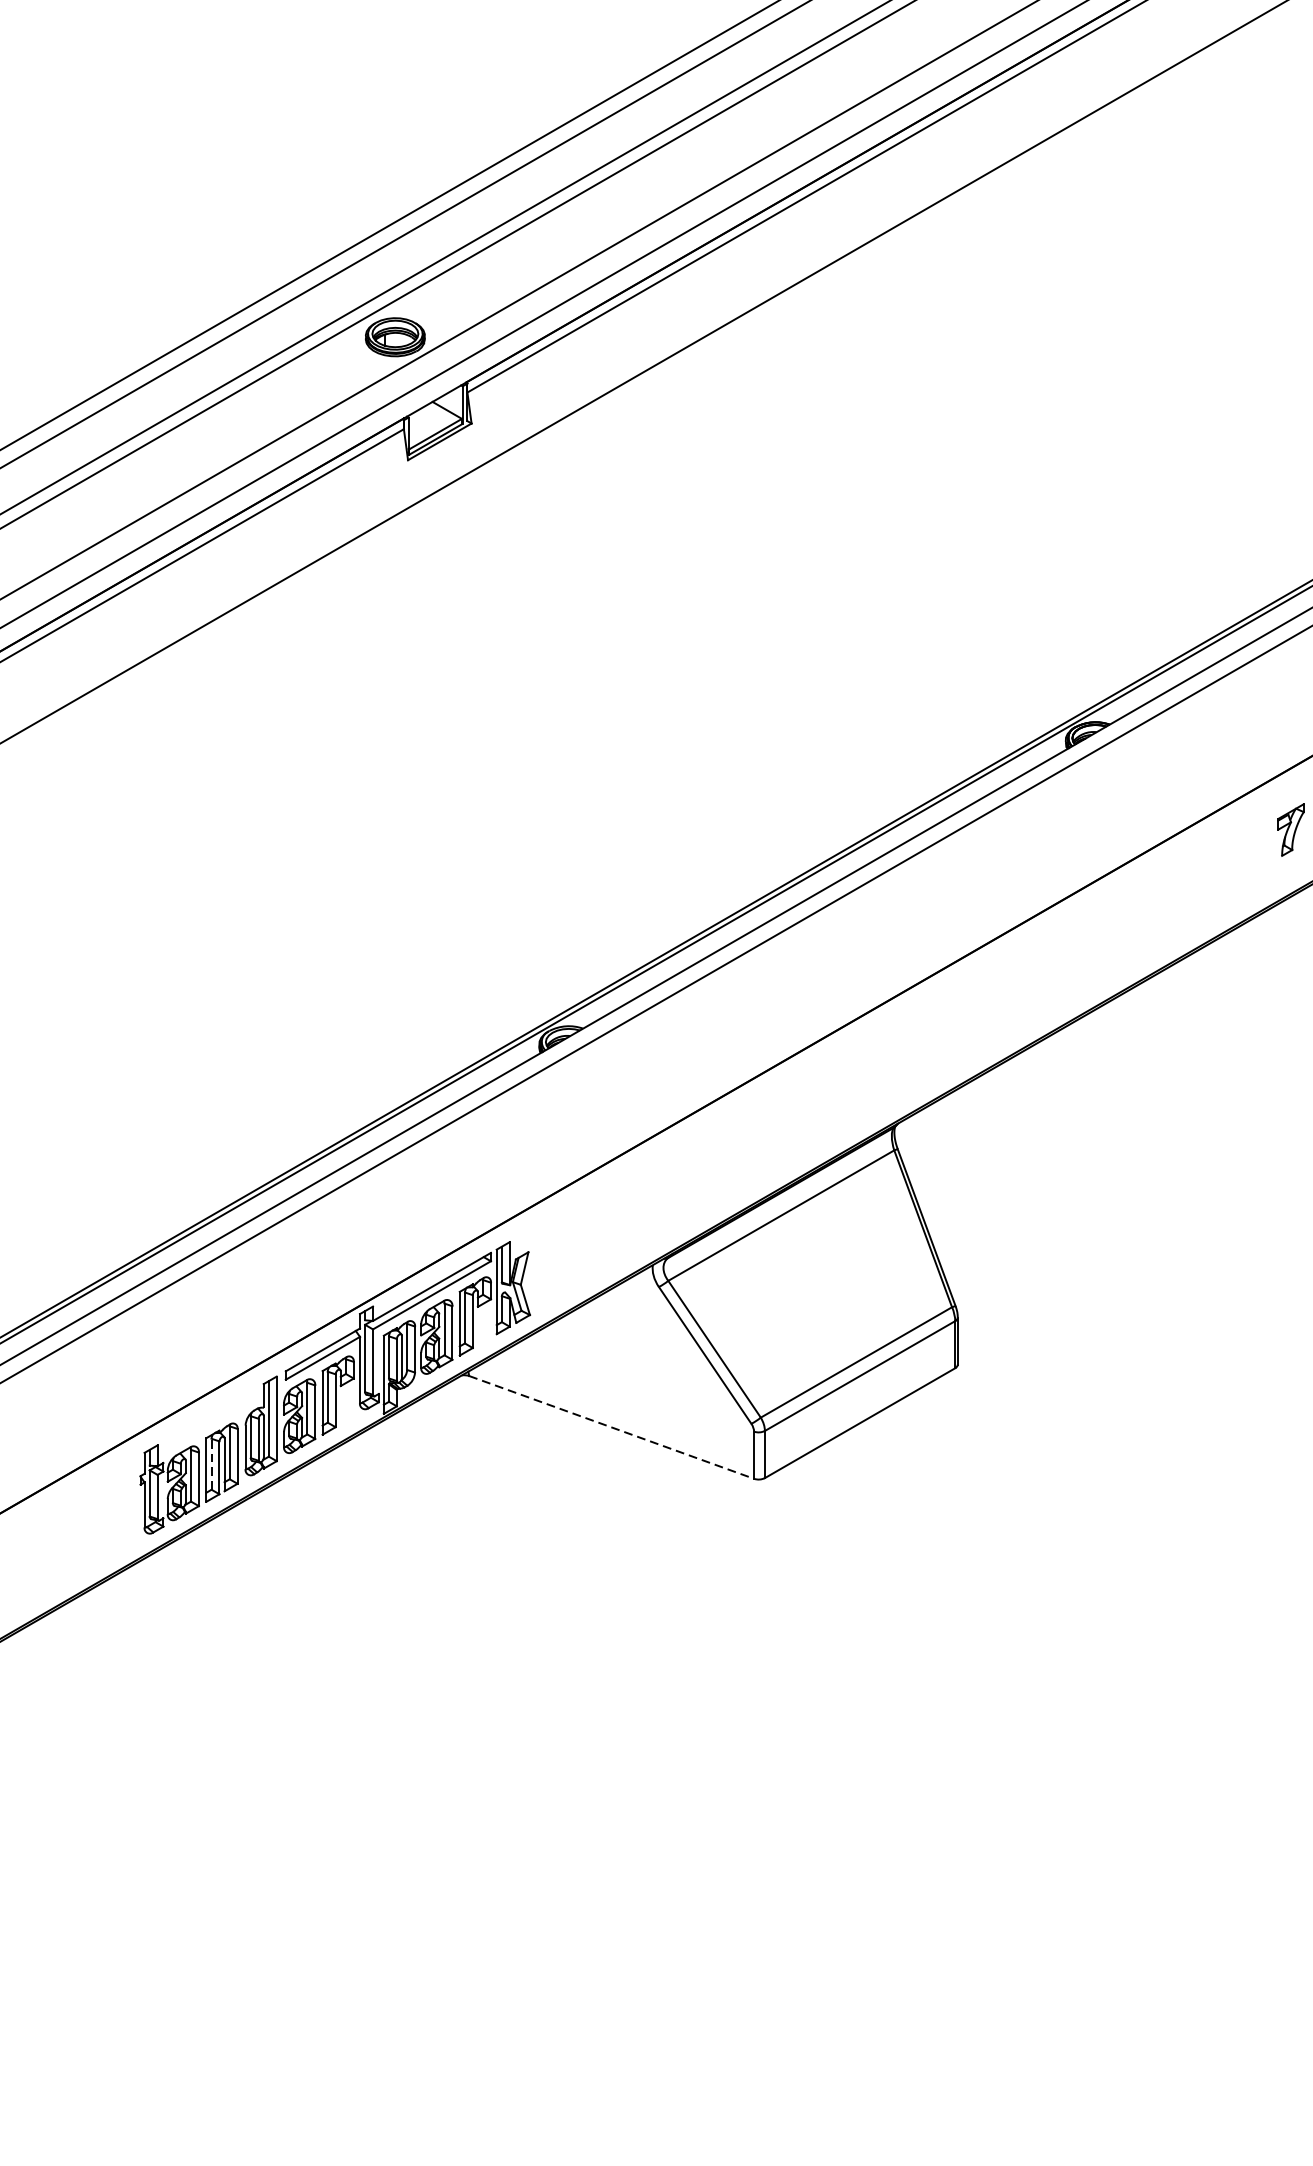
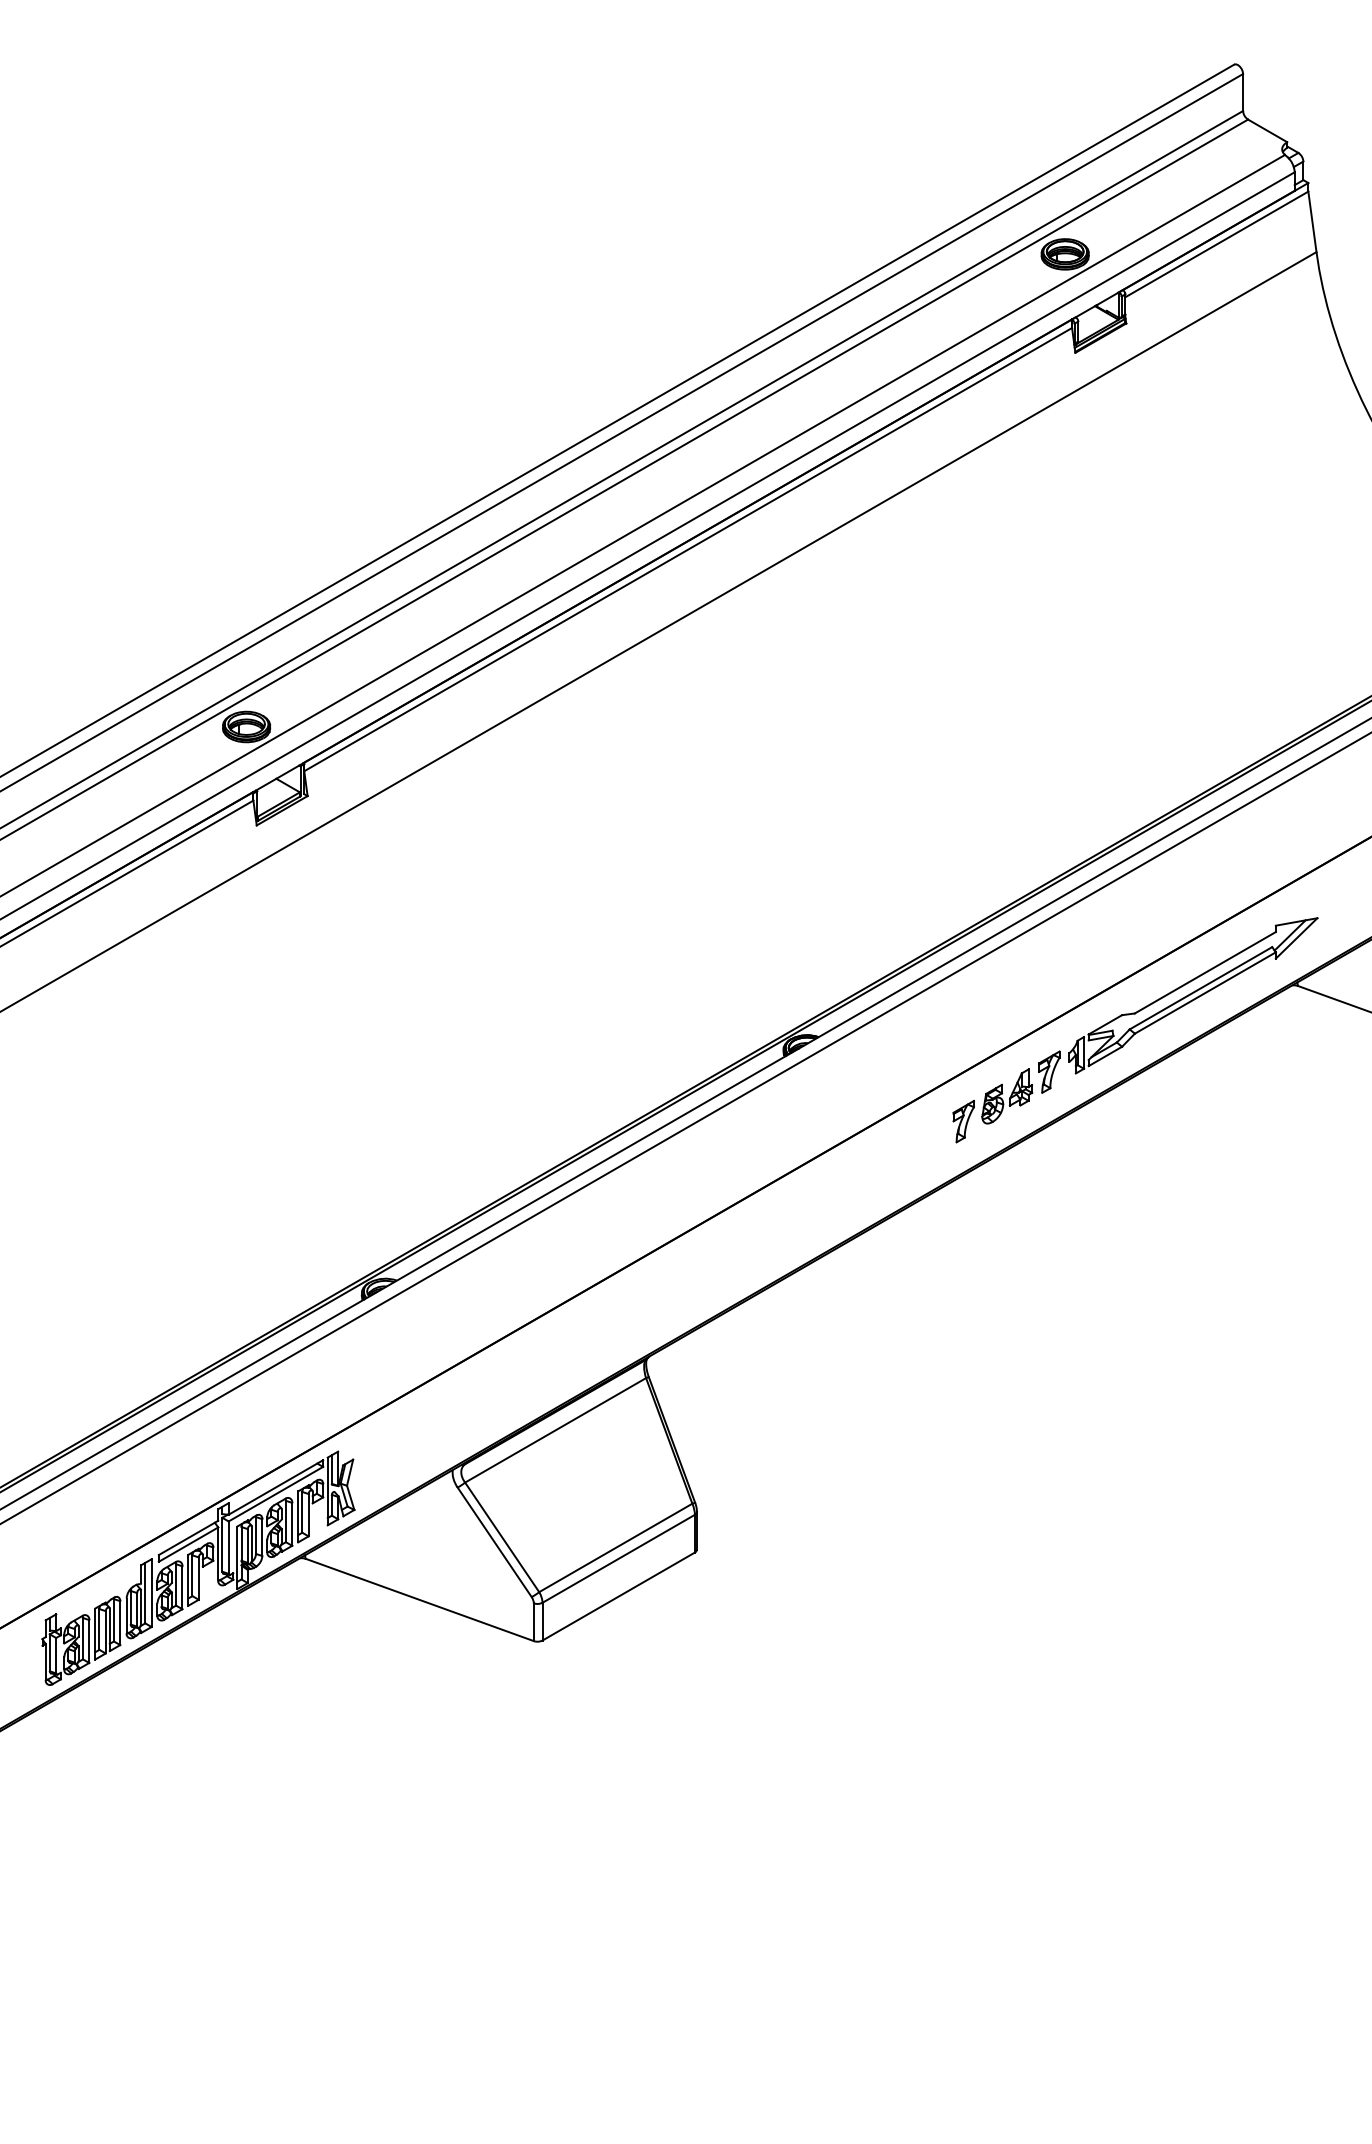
line: (612, 1428) -> (420, 1600), dashed -> solid
line: (211, 1463) -> (99, 1628), dashed -> solid

